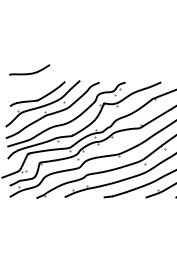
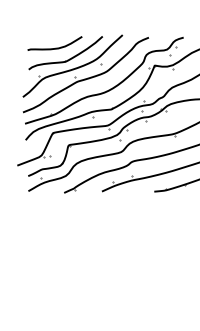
curve: (30, 72) -> (56, 46), moved

